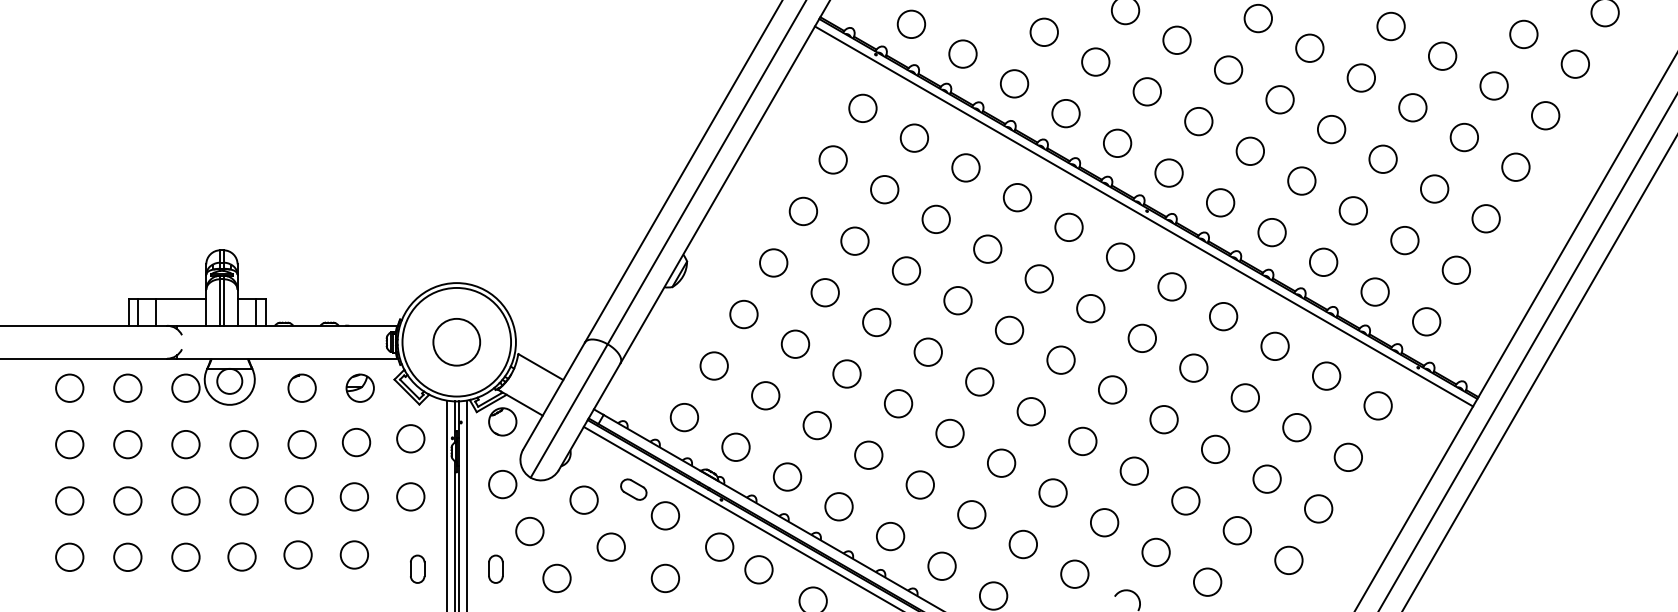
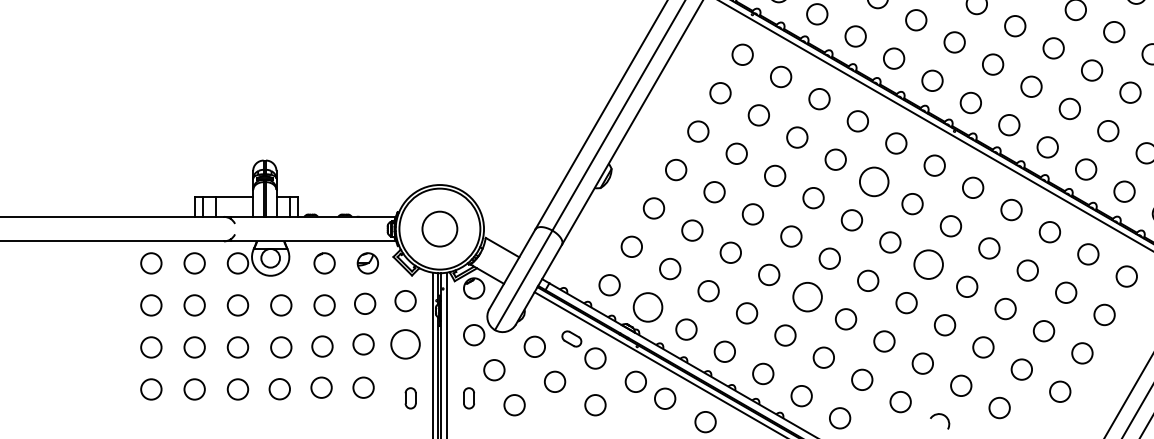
circle: (1038, 278) -> (873, 181), size x1.4
circle: (1112, 389) -> (928, 264), size x1.4
circle: (949, 433) -> (807, 297), size x1.4
circle: (735, 446) -> (647, 306), size x1.4
circle: (410, 496) -> (405, 344), size x1.4

